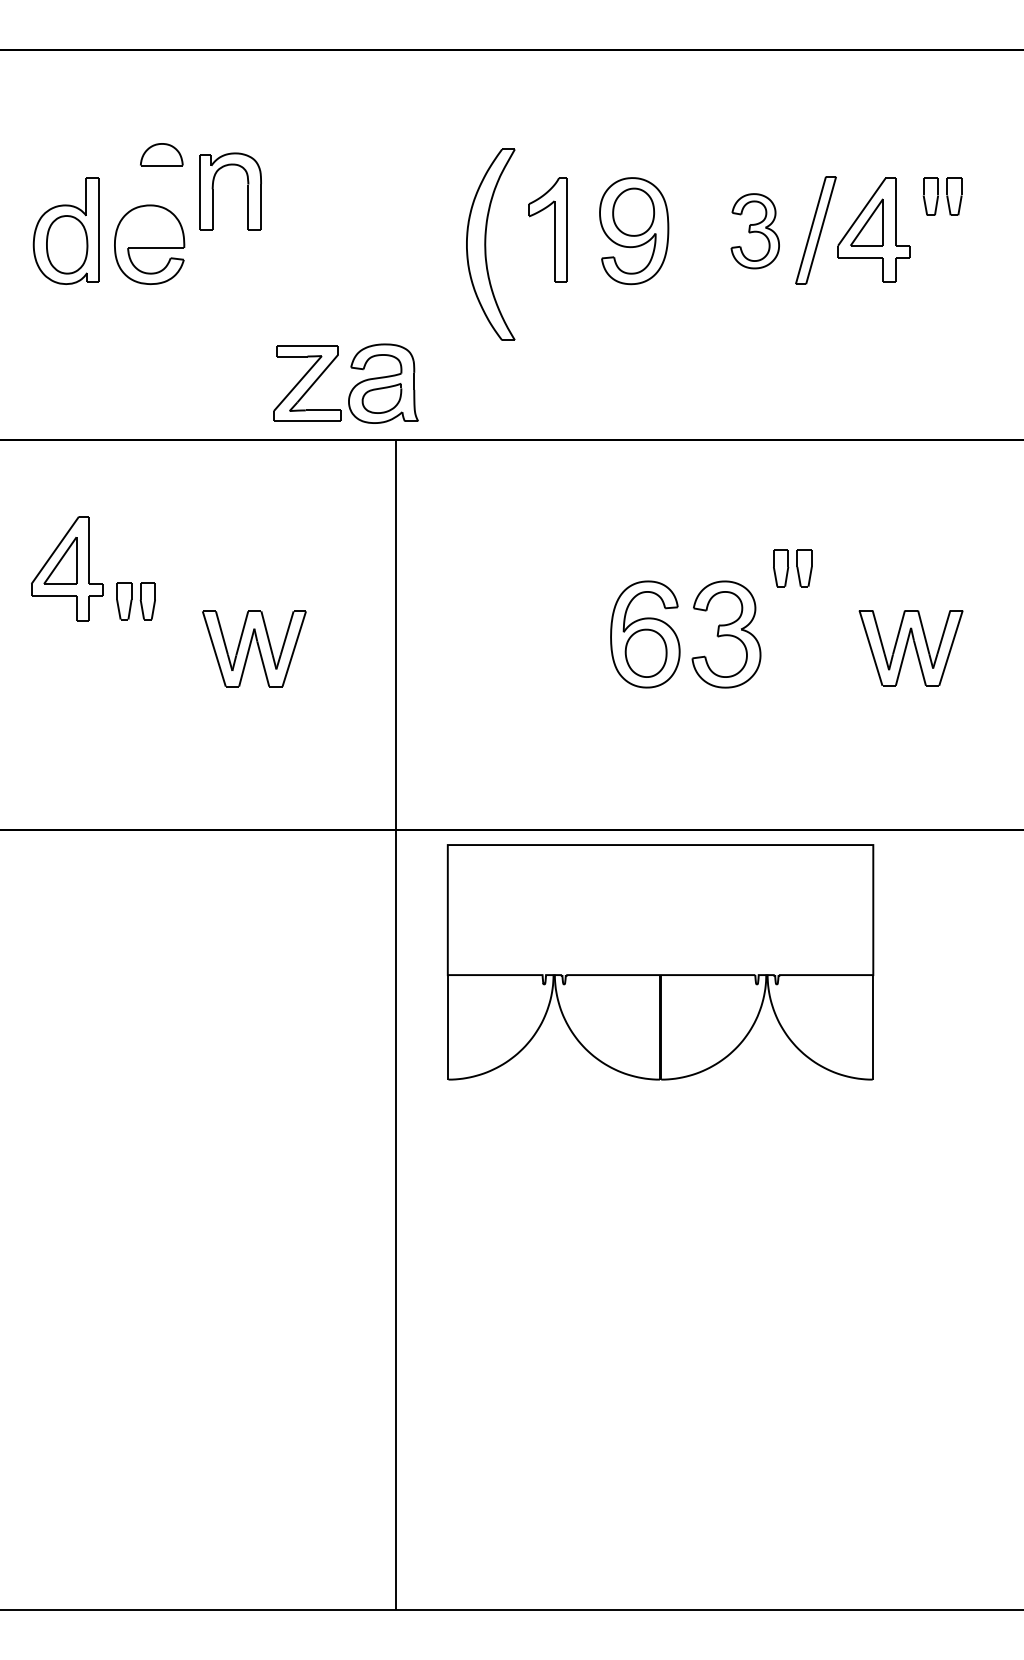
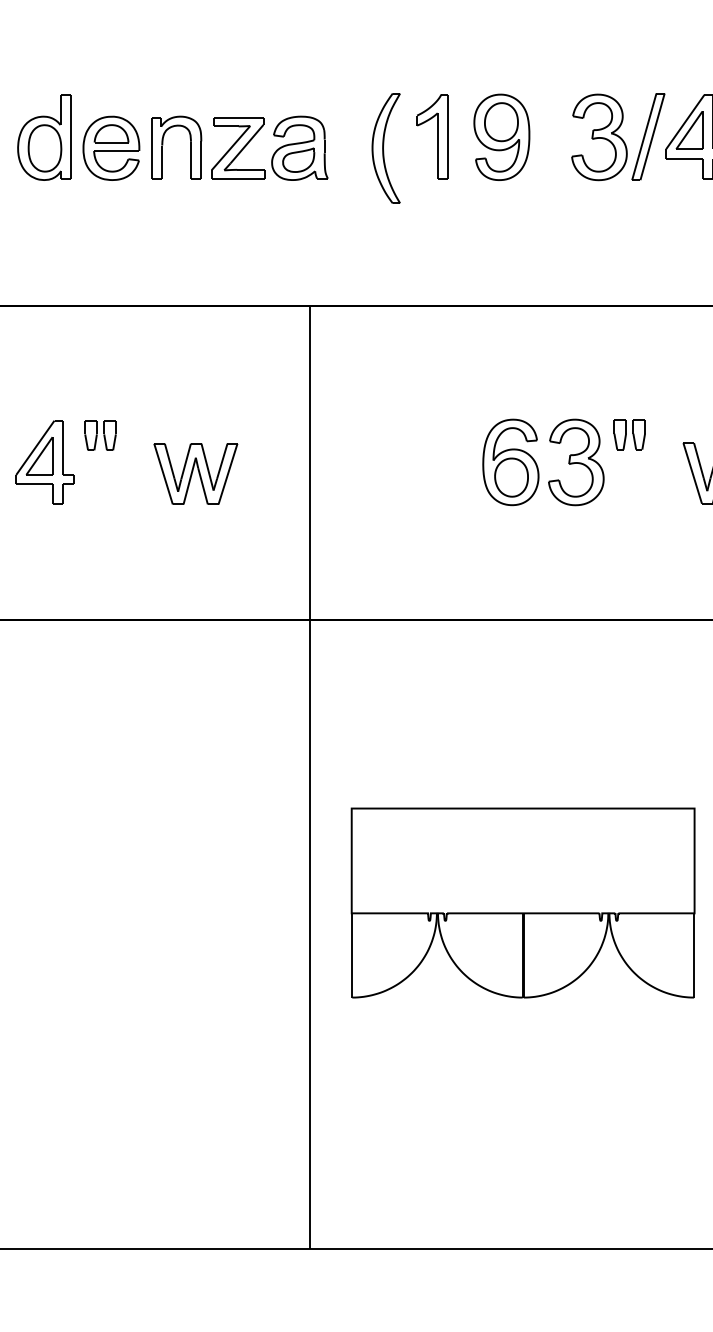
part: (161, 154) -> (111, 133), moved
part: (213, 191) -> (162, 147), moved
part: (755, 231) -> (599, 137), size x1.43
part: (490, 244) -> (386, 148), size x0.71
part: (351, 389) -> (274, 152), moved
part: (67, 568) -> (45, 462), moved
part: (792, 568) -> (629, 435), moved
part: (660, 962) -> (523, 903), moved

